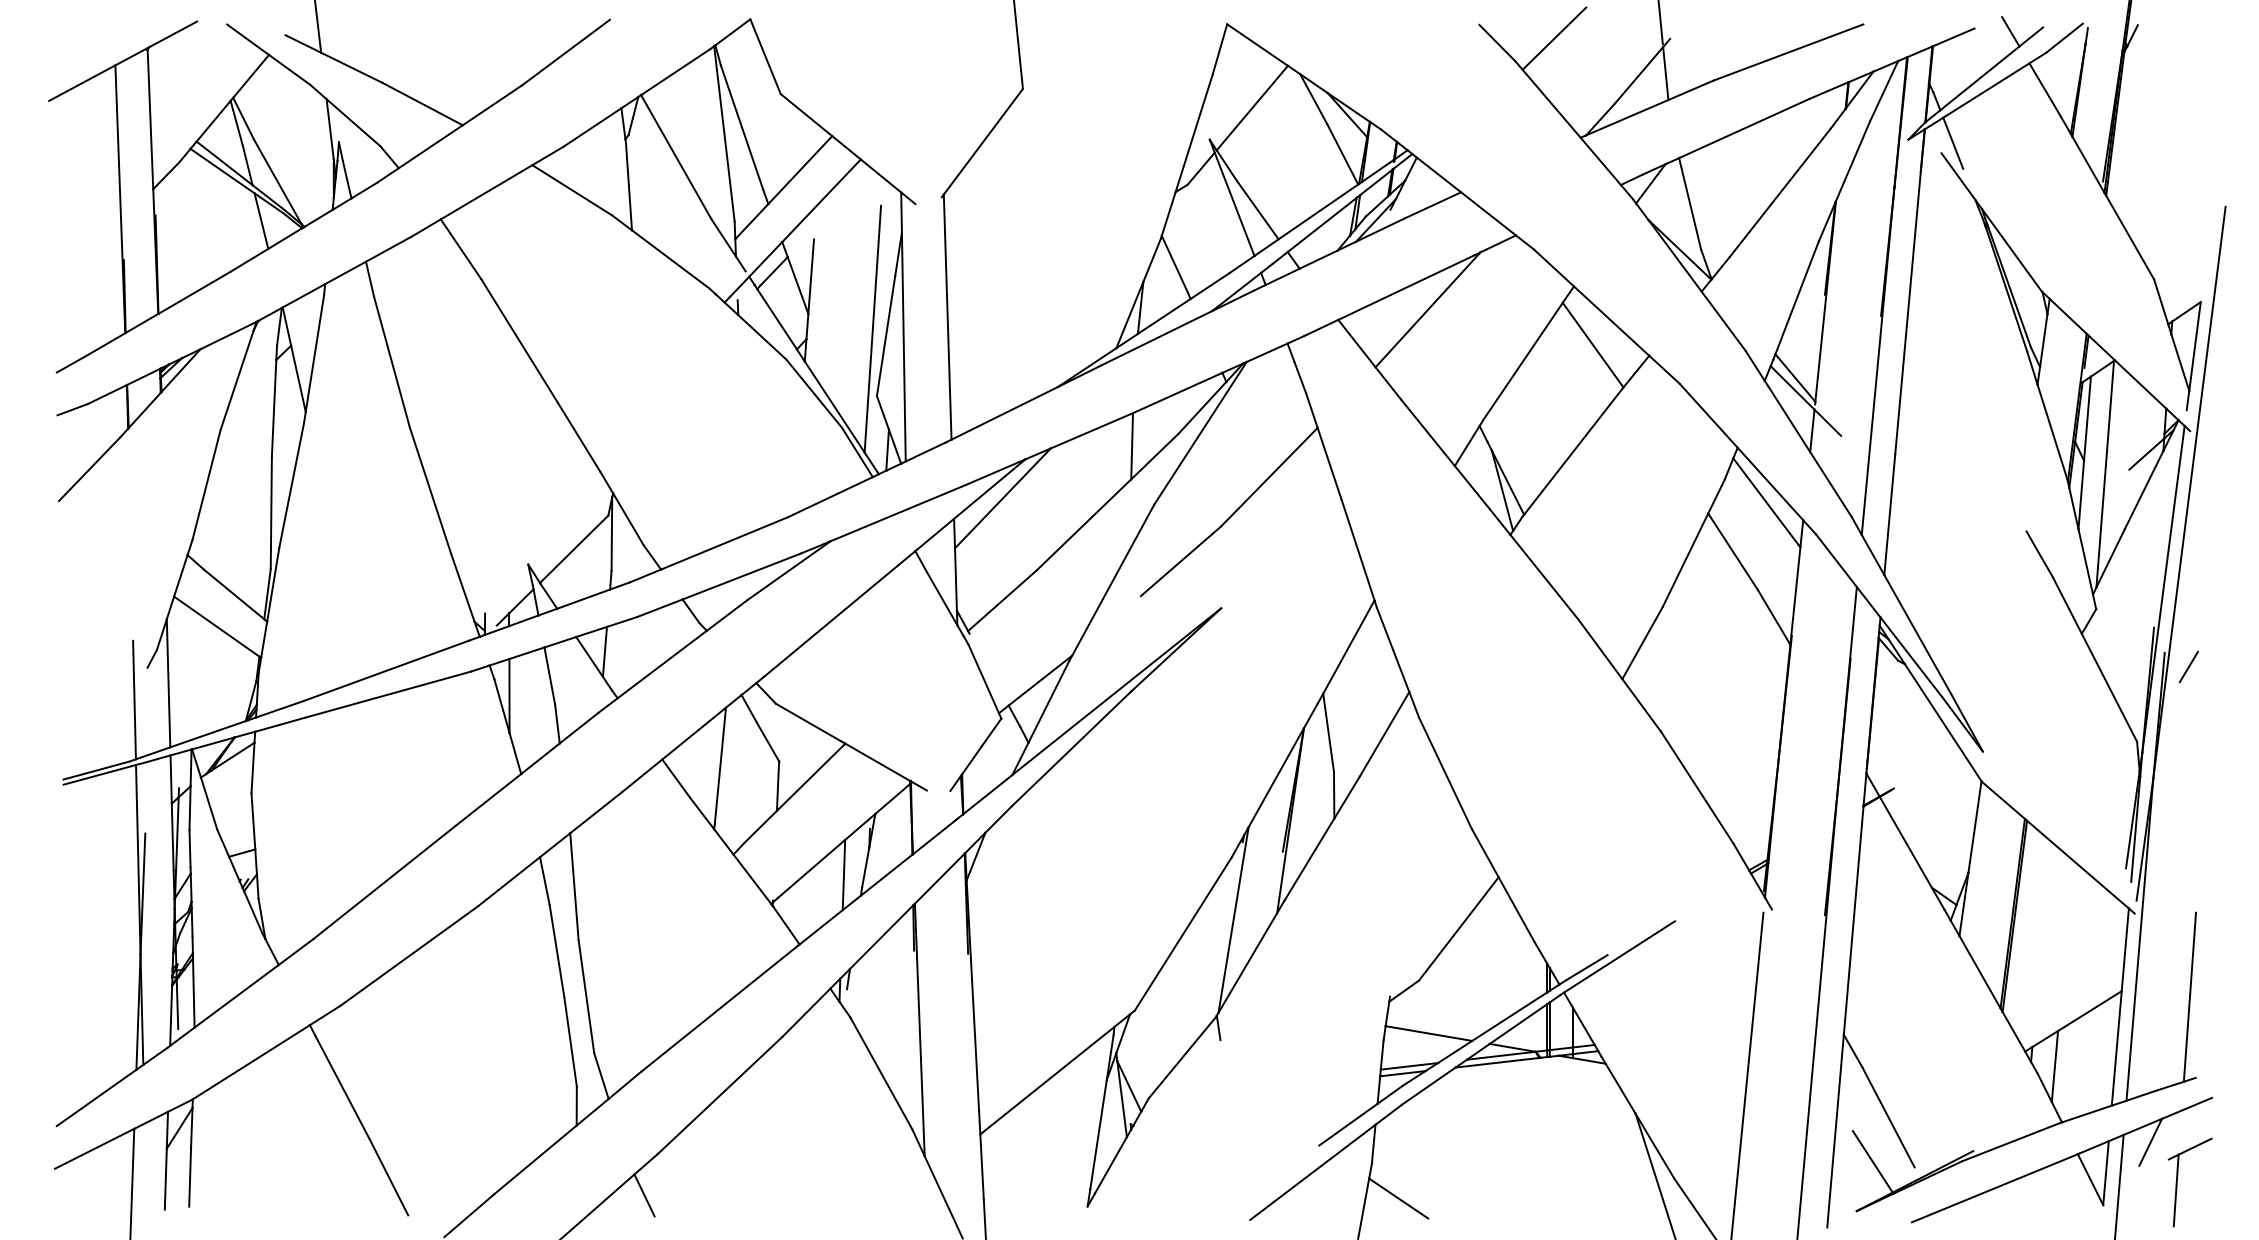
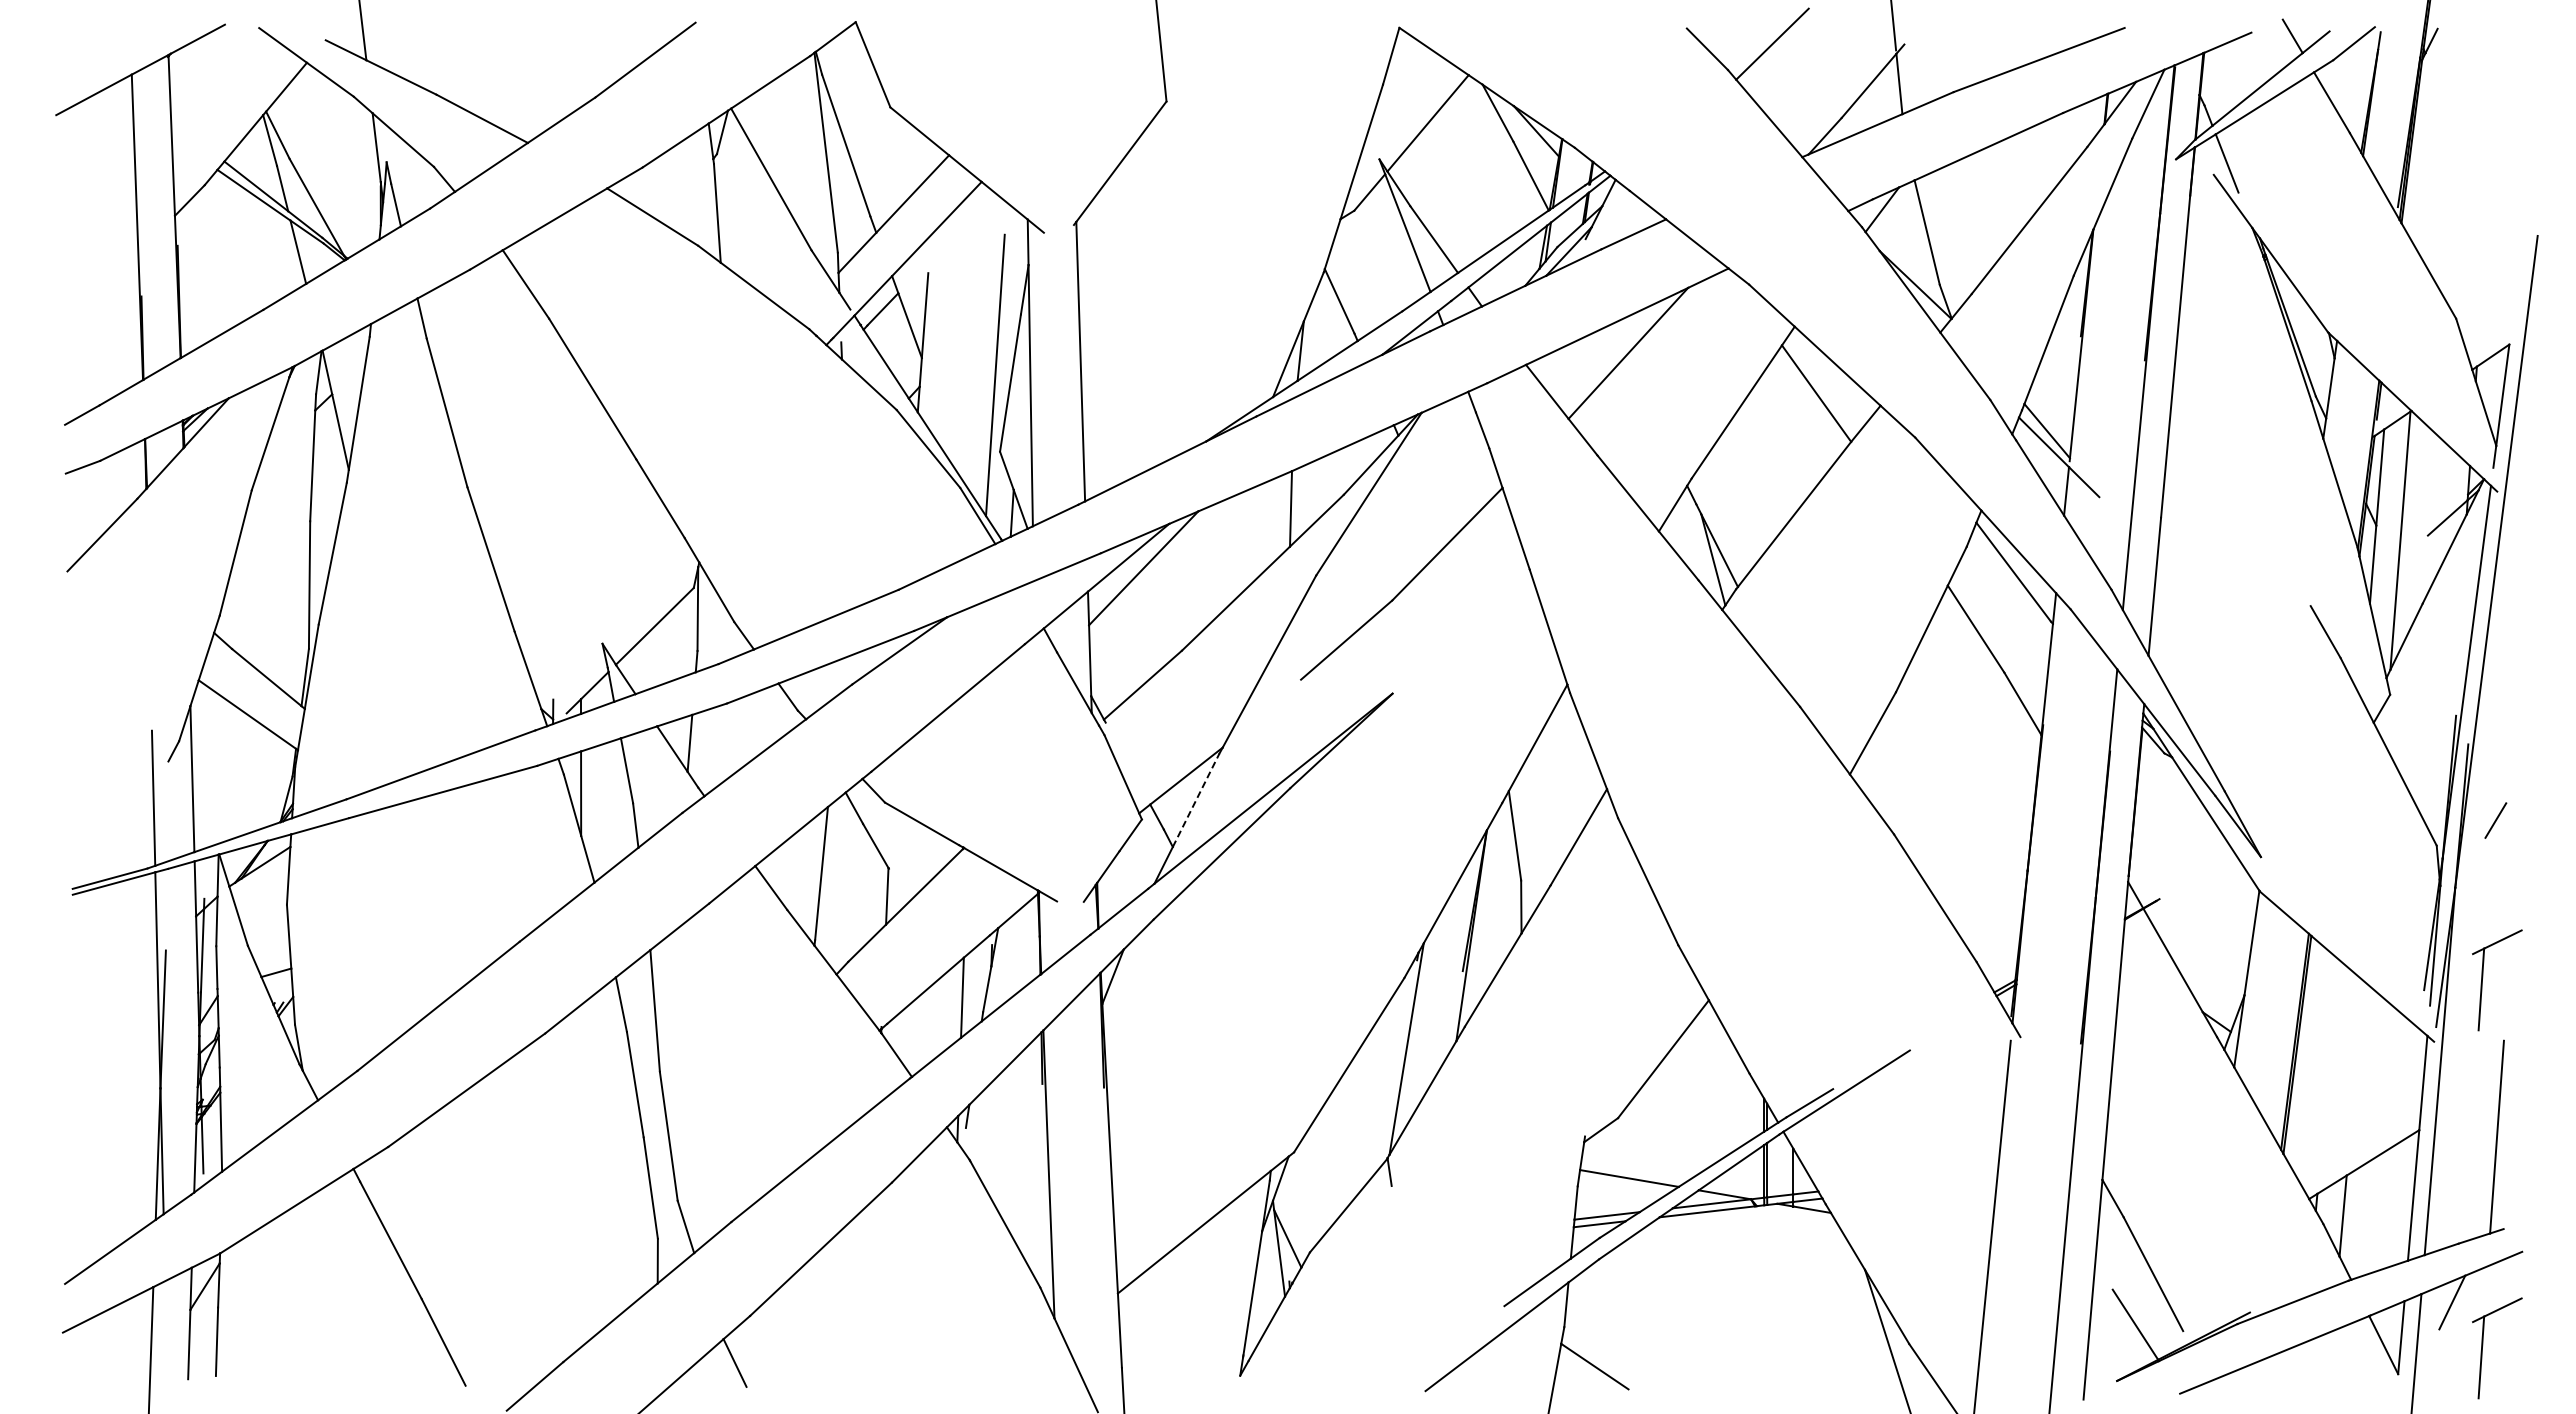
line: (2188, 666) -> (2495, 820), moved
line: (1049, 701) -> (1196, 799), solid -> dashed
part: (2178, 857) -> (2483, 977), added

